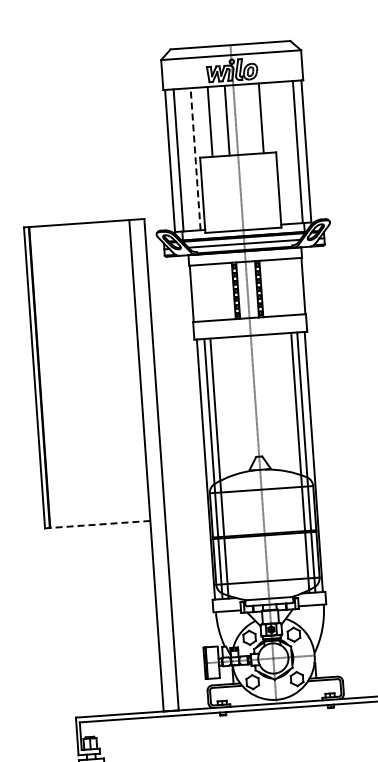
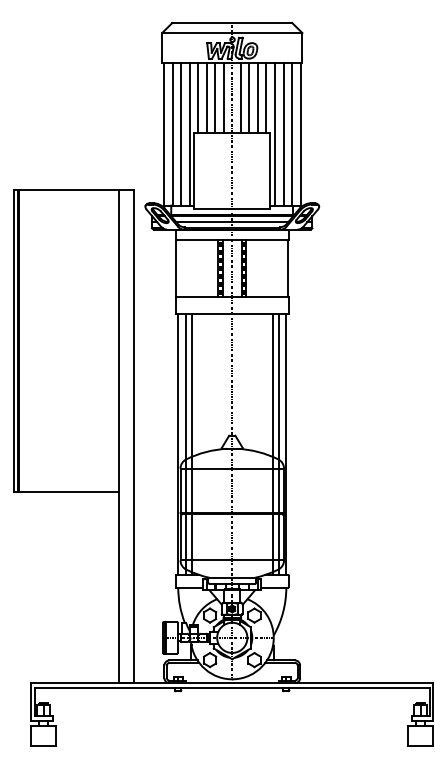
line: (269, 118) -> (266, 98), added
line: (243, 119) -> (240, 98), added
line: (252, 119) -> (249, 98), added
line: (218, 121) -> (215, 98), added
line: (202, 122) -> (198, 98), added
line: (289, 152) -> (283, 134), added
line: (280, 153) -> (274, 134), added
line: (195, 158) -> (189, 133), dashed -> solid
line: (187, 159) -> (181, 134), added
line: (99, 524) -> (68, 492), dashed -> solid

